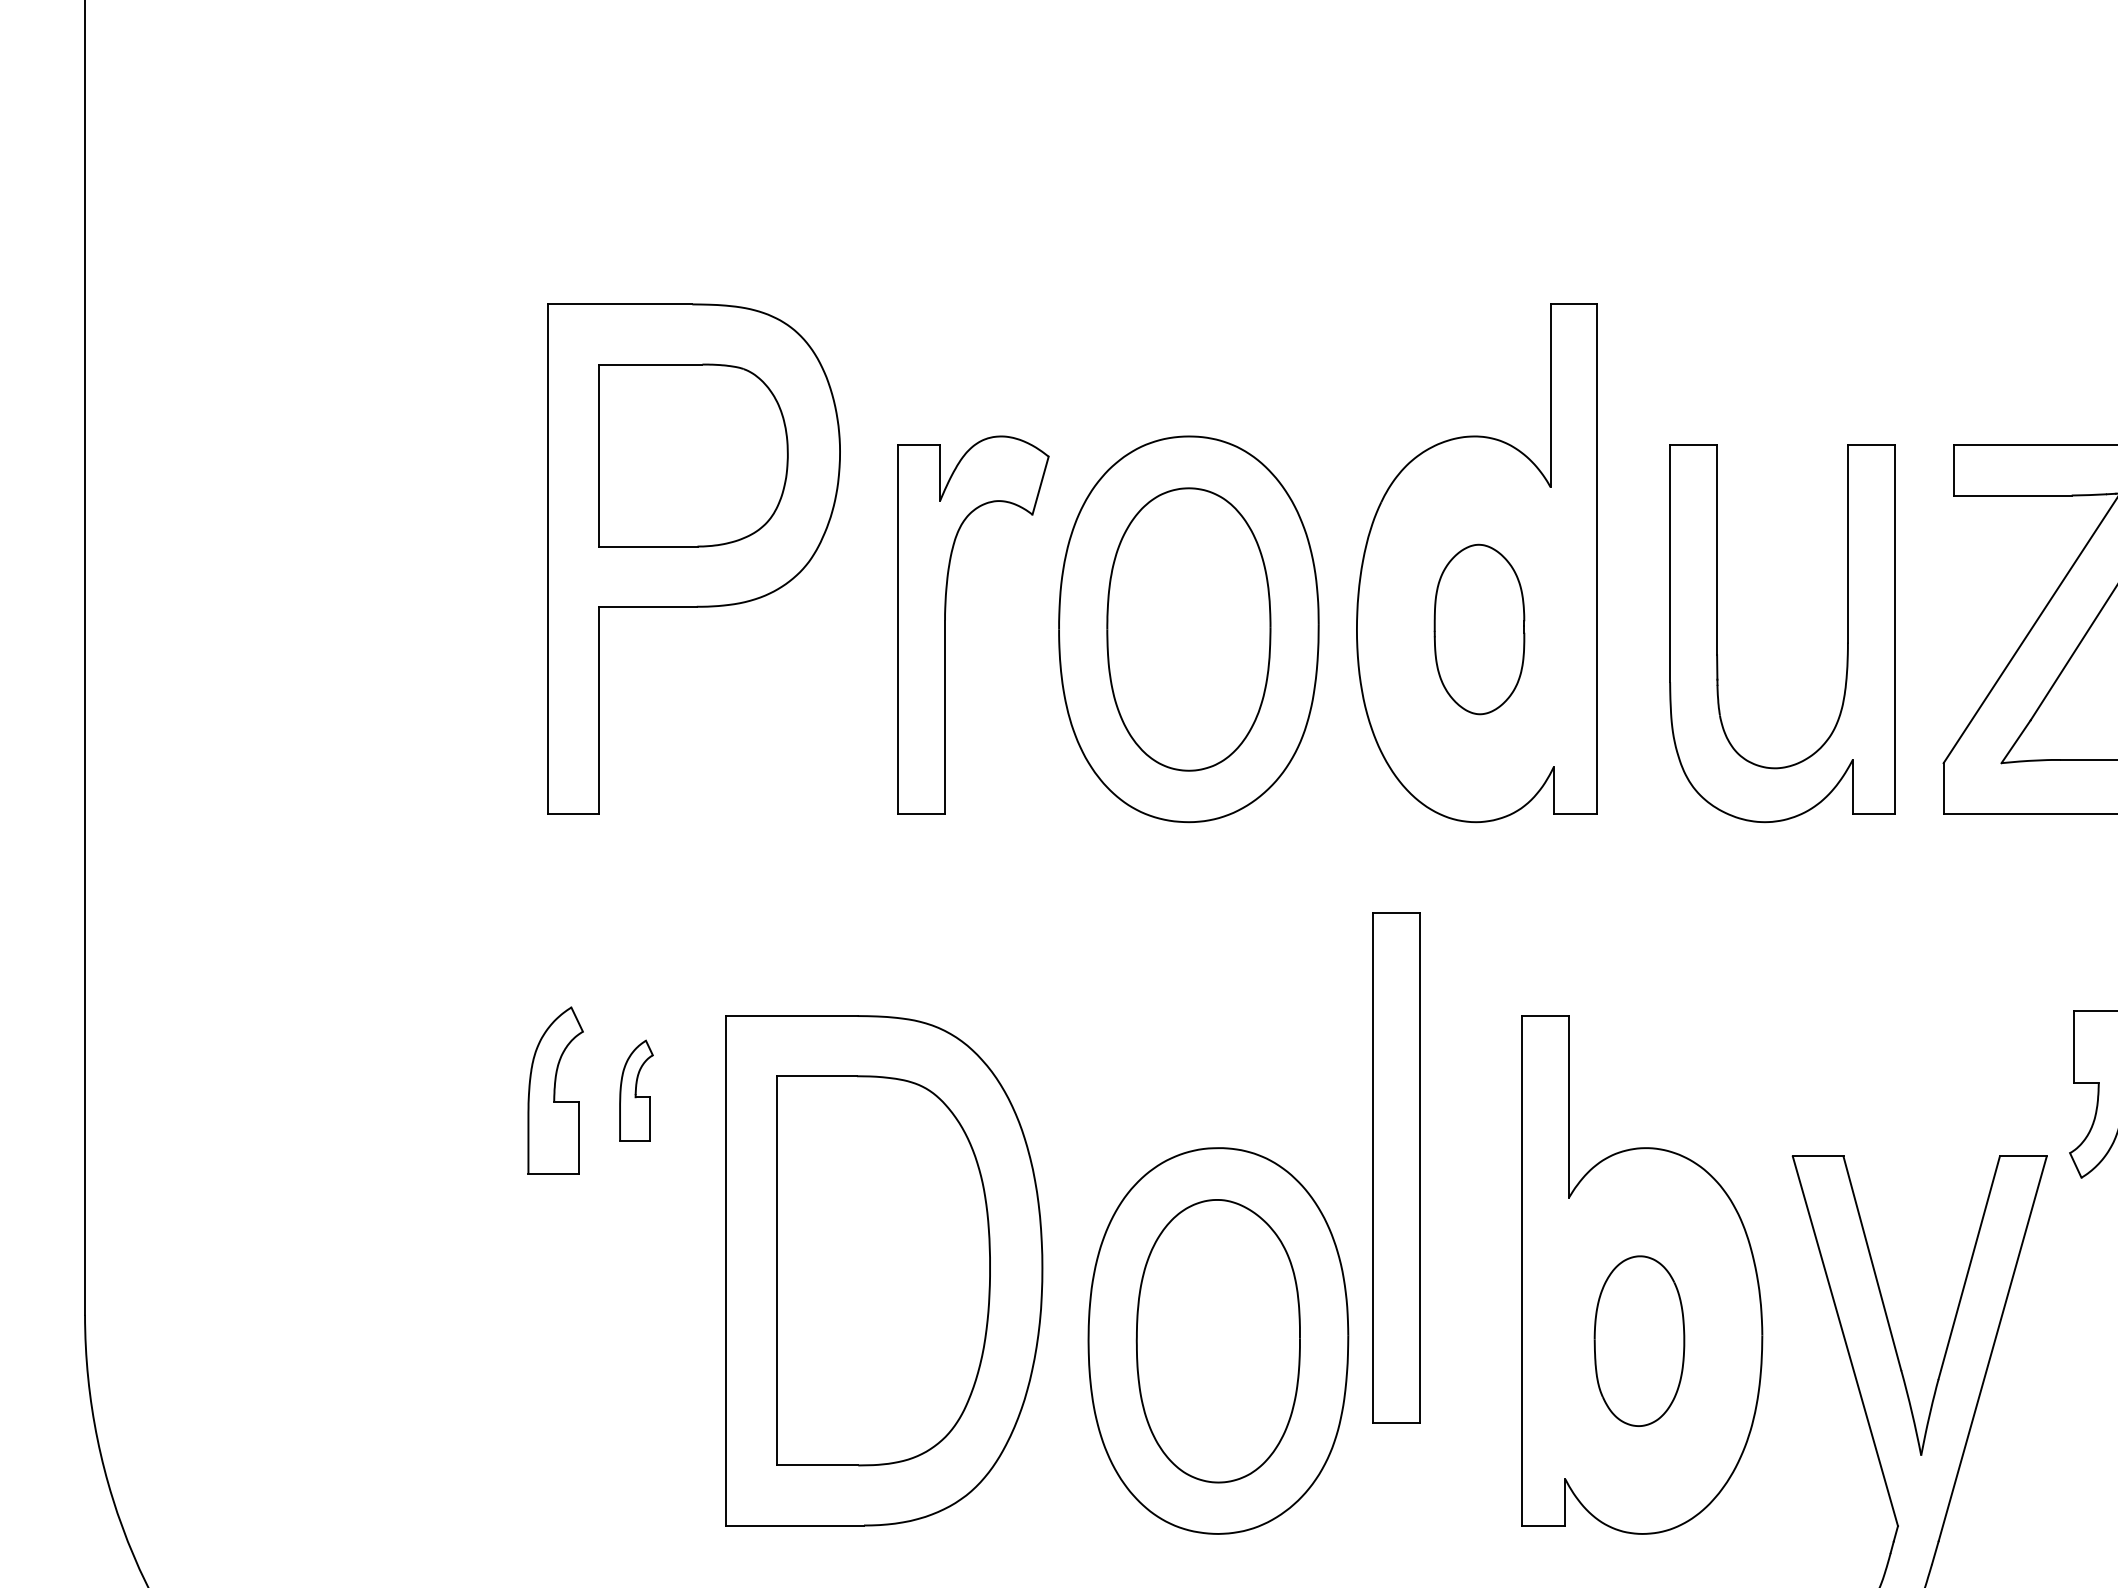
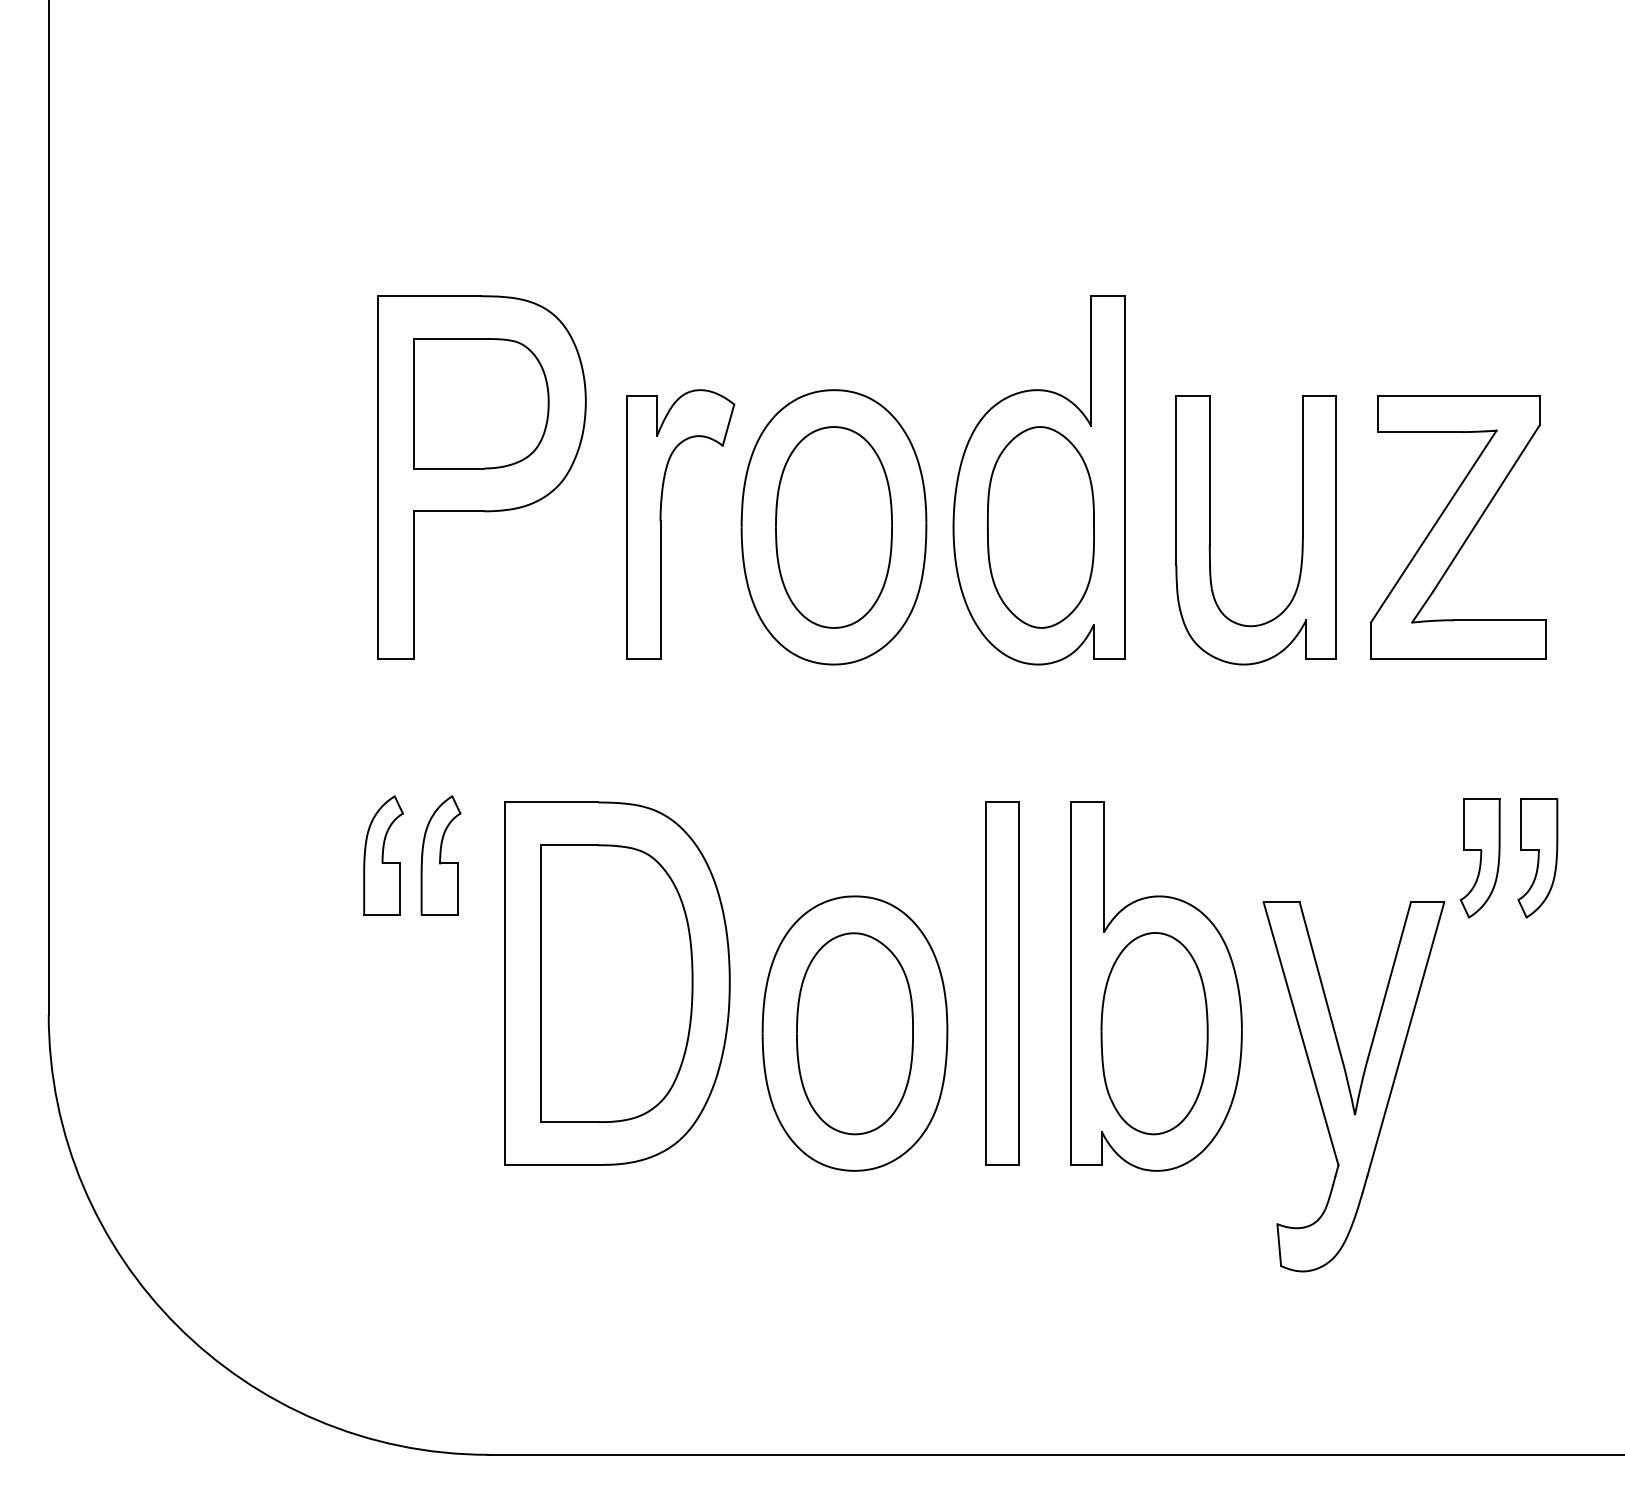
part: (1479, 629) -> (1040, 527), size x1.67
part: (635, 1090) -> (440, 855), size x1.67
part: (1396, 1167) -> (1002, 983), moved
part: (1639, 1340) -> (1154, 1033), size x1.67

